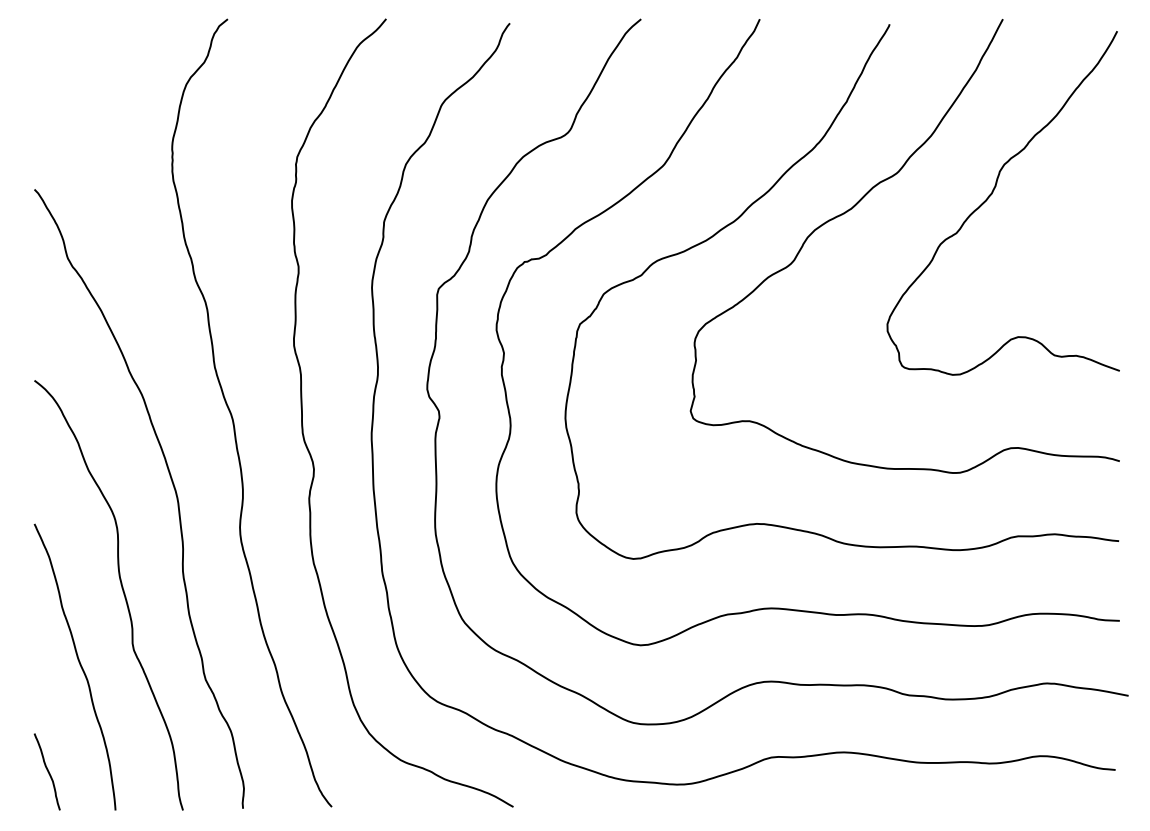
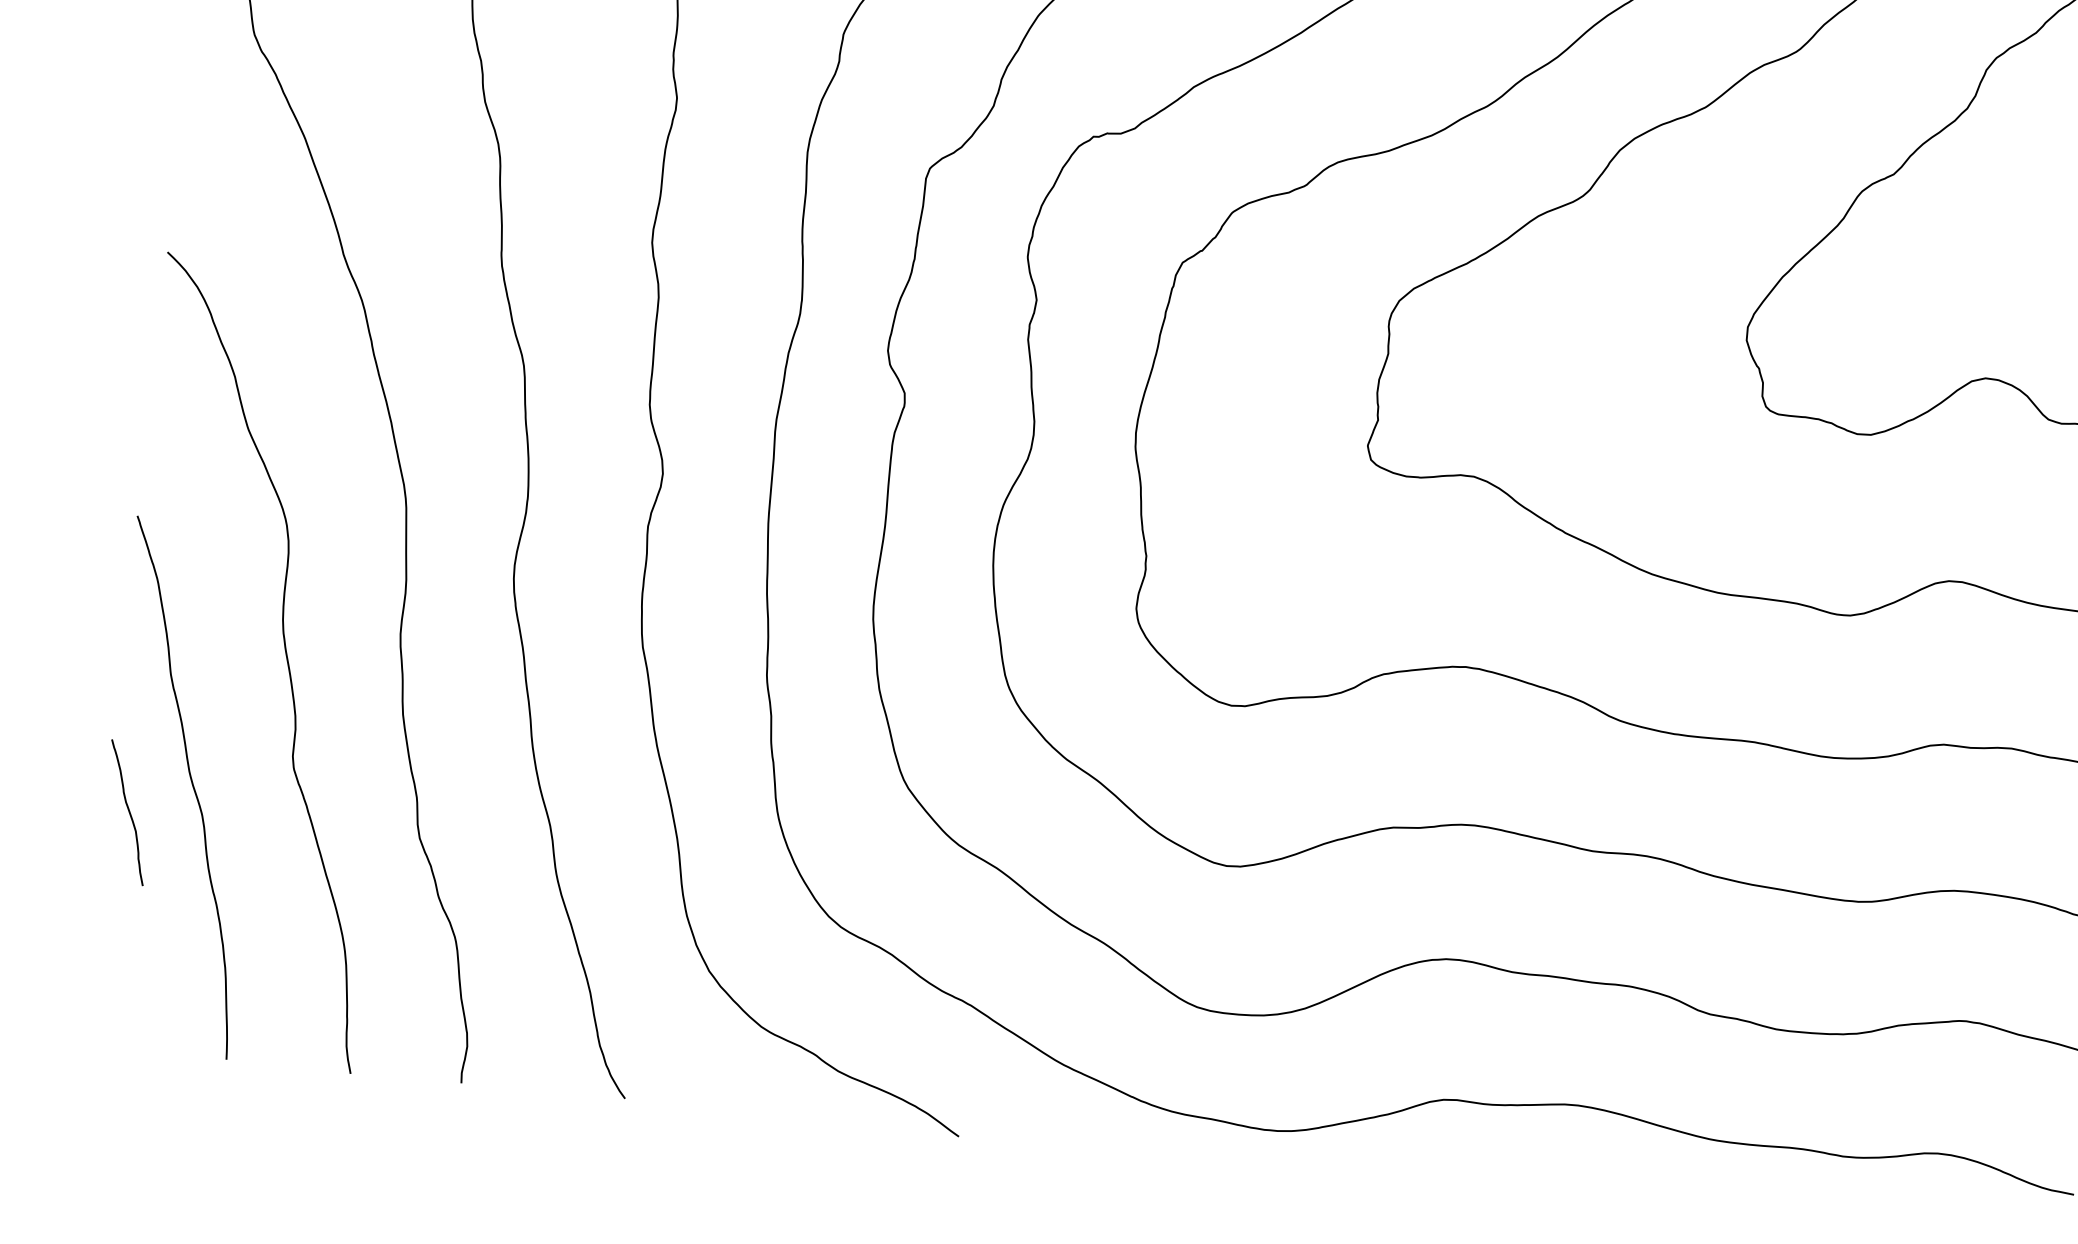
curve: (46, 770) -> (126, 809), moved

